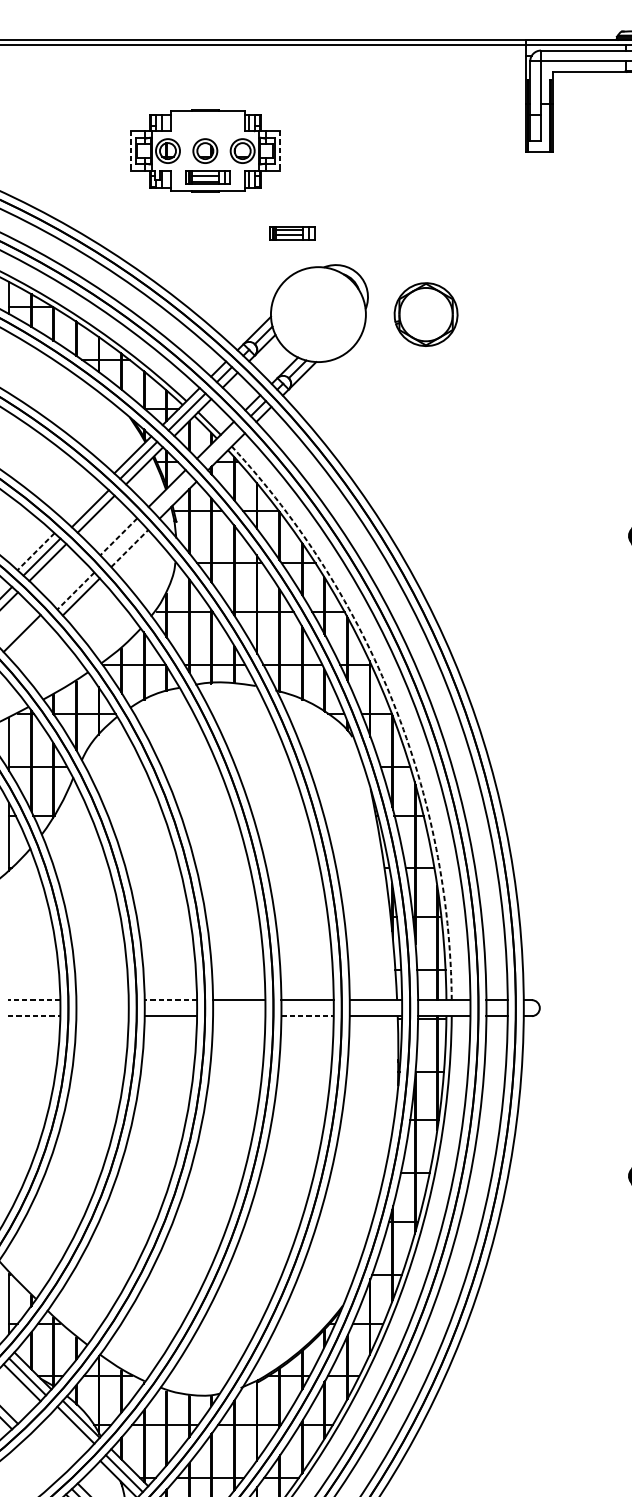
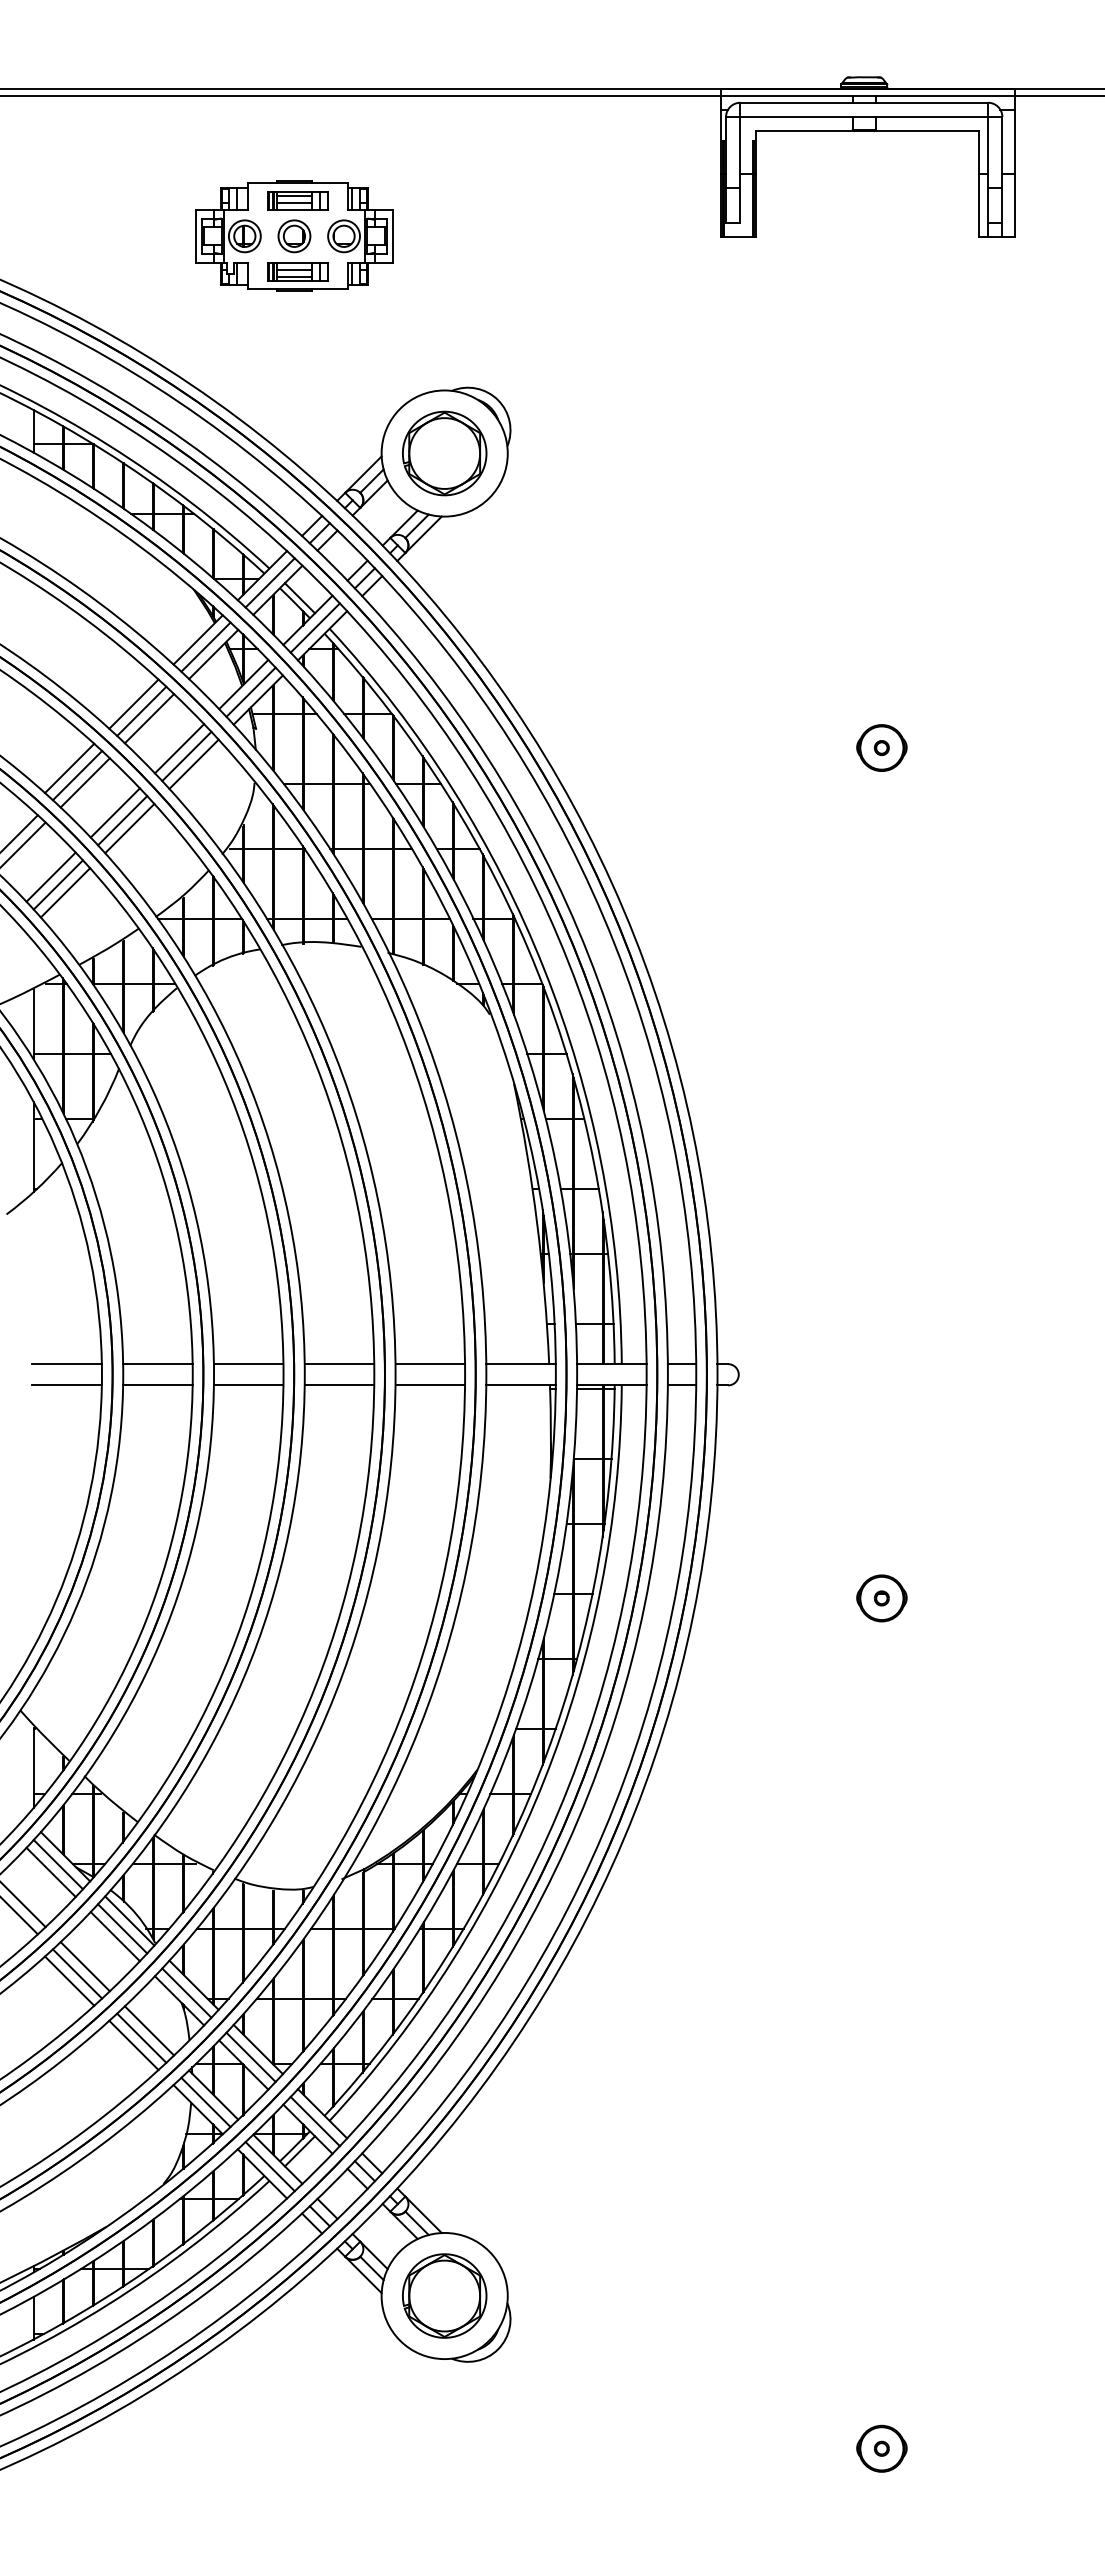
line: (130, 151) -> (195, 236), dashed -> solid
line: (279, 151) -> (392, 236), dashed -> solid
part: (291, 233) -> (297, 200), moved
part: (425, 314) -> (444, 453), moved
line: (220, 445) -> (314, 627), added
line: (172, 493) -> (250, 691), added
line: (84, 502) -> (133, 703), added
line: (118, 536) -> (179, 748), dashed -> solid
line: (124, 542) -> (186, 756), added
line: (130, 548) -> (194, 764), dashed -> solid
line: (36, 551) -> (69, 768), dashed -> solid
line: (69, 584) -> (114, 812), added
line: (75, 590) -> (122, 820), dashed -> solid
line: (26, 639) -> (57, 884), added
line: (32, 645) -> (65, 892), added
arc: (393, 703) -> (544, 969), dashed -> solid
line: (34, 1000) -> (67, 1364), dashed -> solid
line: (102, 1000) -> (157, 1364), added
line: (170, 1000) -> (248, 1364), dashed -> solid
line: (34, 1016) -> (67, 1385), dashed -> solid
line: (102, 1016) -> (157, 1385), added
line: (239, 1016) -> (339, 1385), added
line: (307, 1016) -> (430, 1385), dashed -> solid
line: (69, 1431) -> (114, 1936), added
line: (47, 1453) -> (84, 1966), added
line: (42, 1458) -> (77, 1973), added
line: (36, 1464) -> (69, 1980), added

